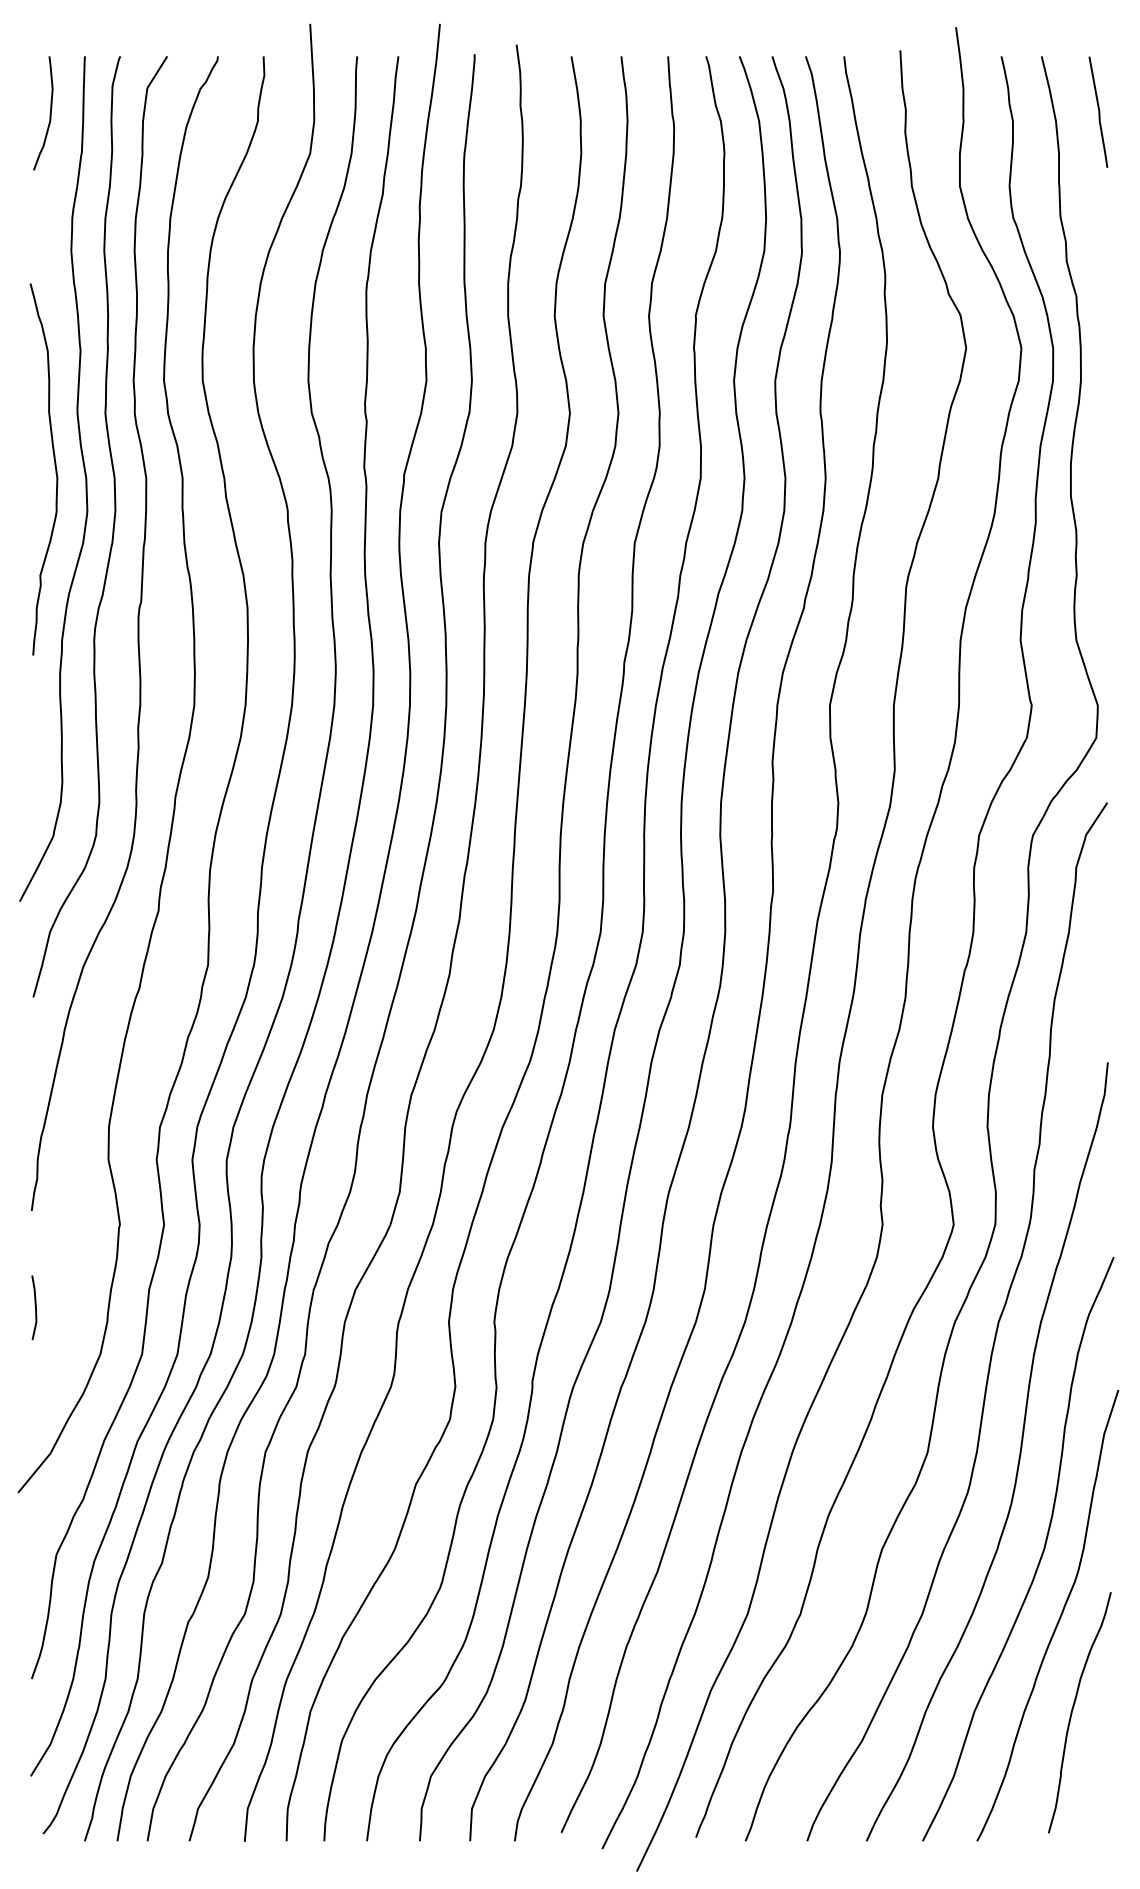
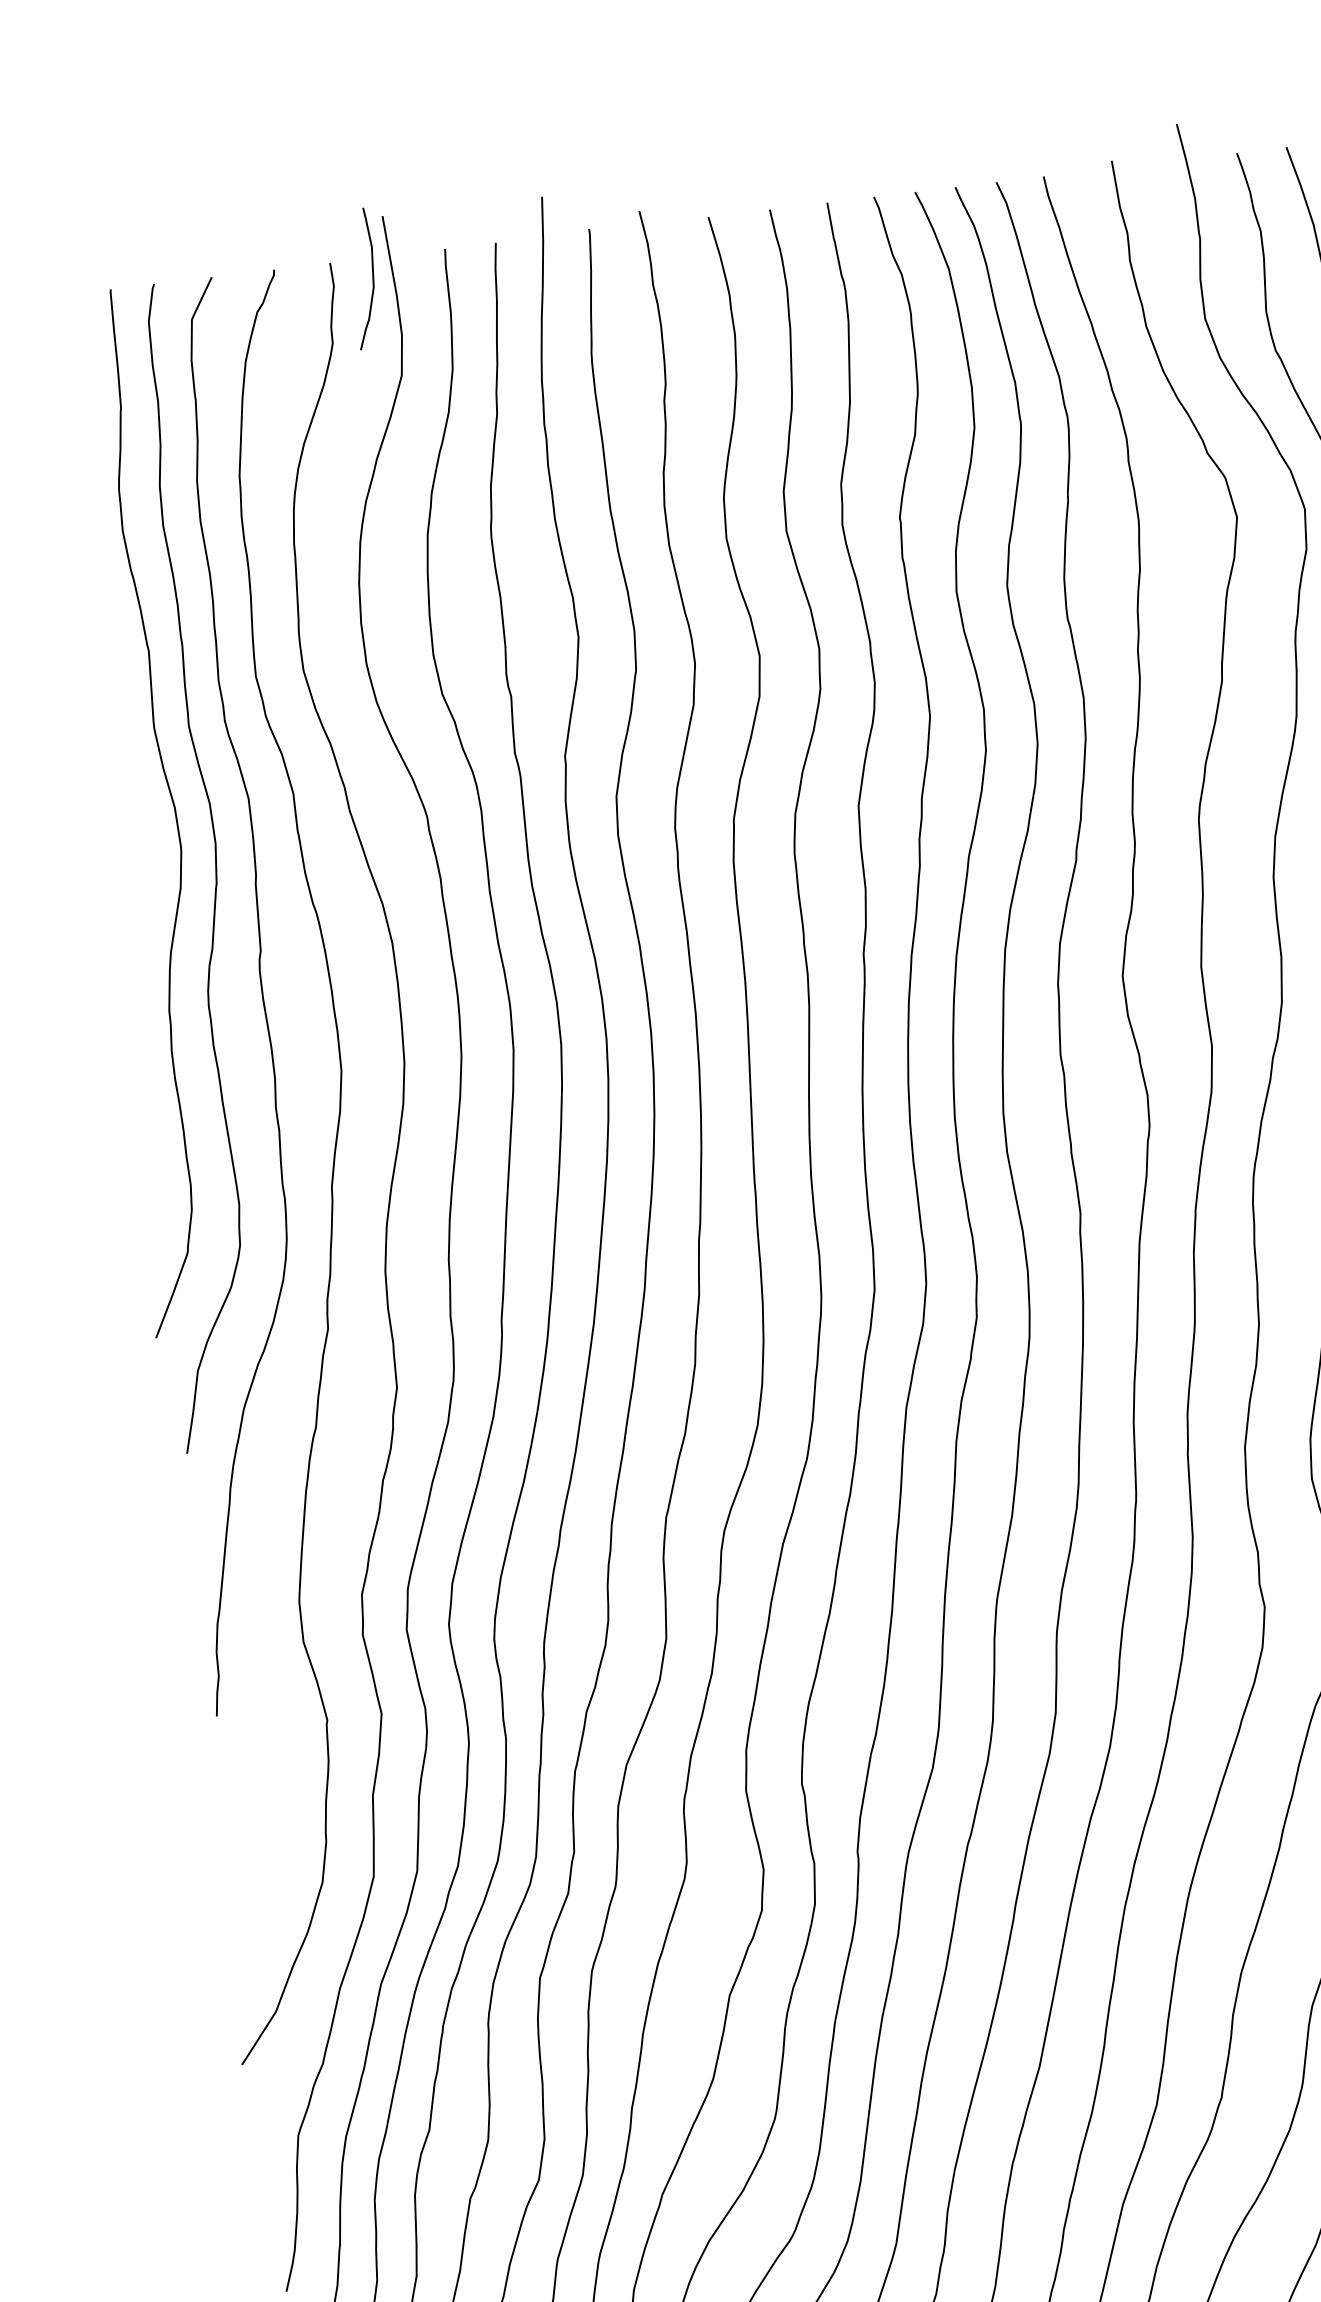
curve: (49, 113) -> (371, 278), moved
curve: (54, 466) -> (134, 798), removed
line: (35, 1307) -> (235, 1834), removed

